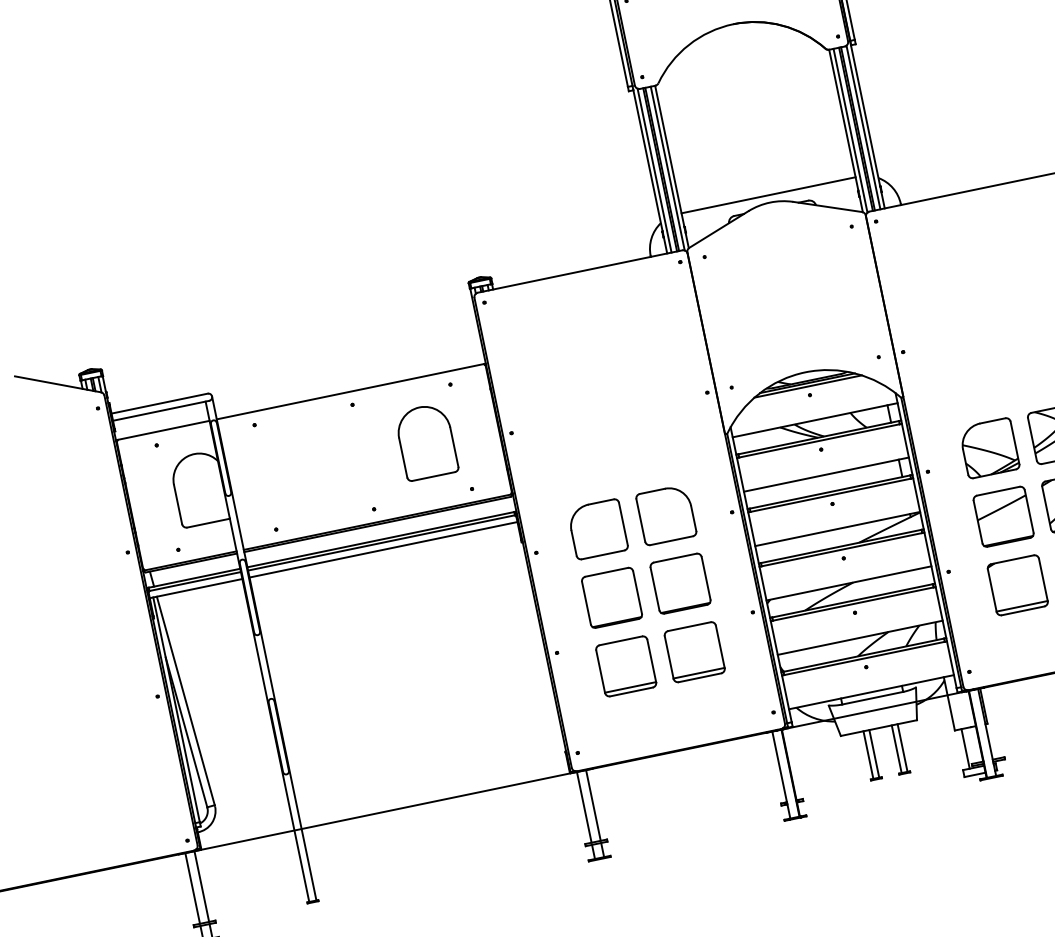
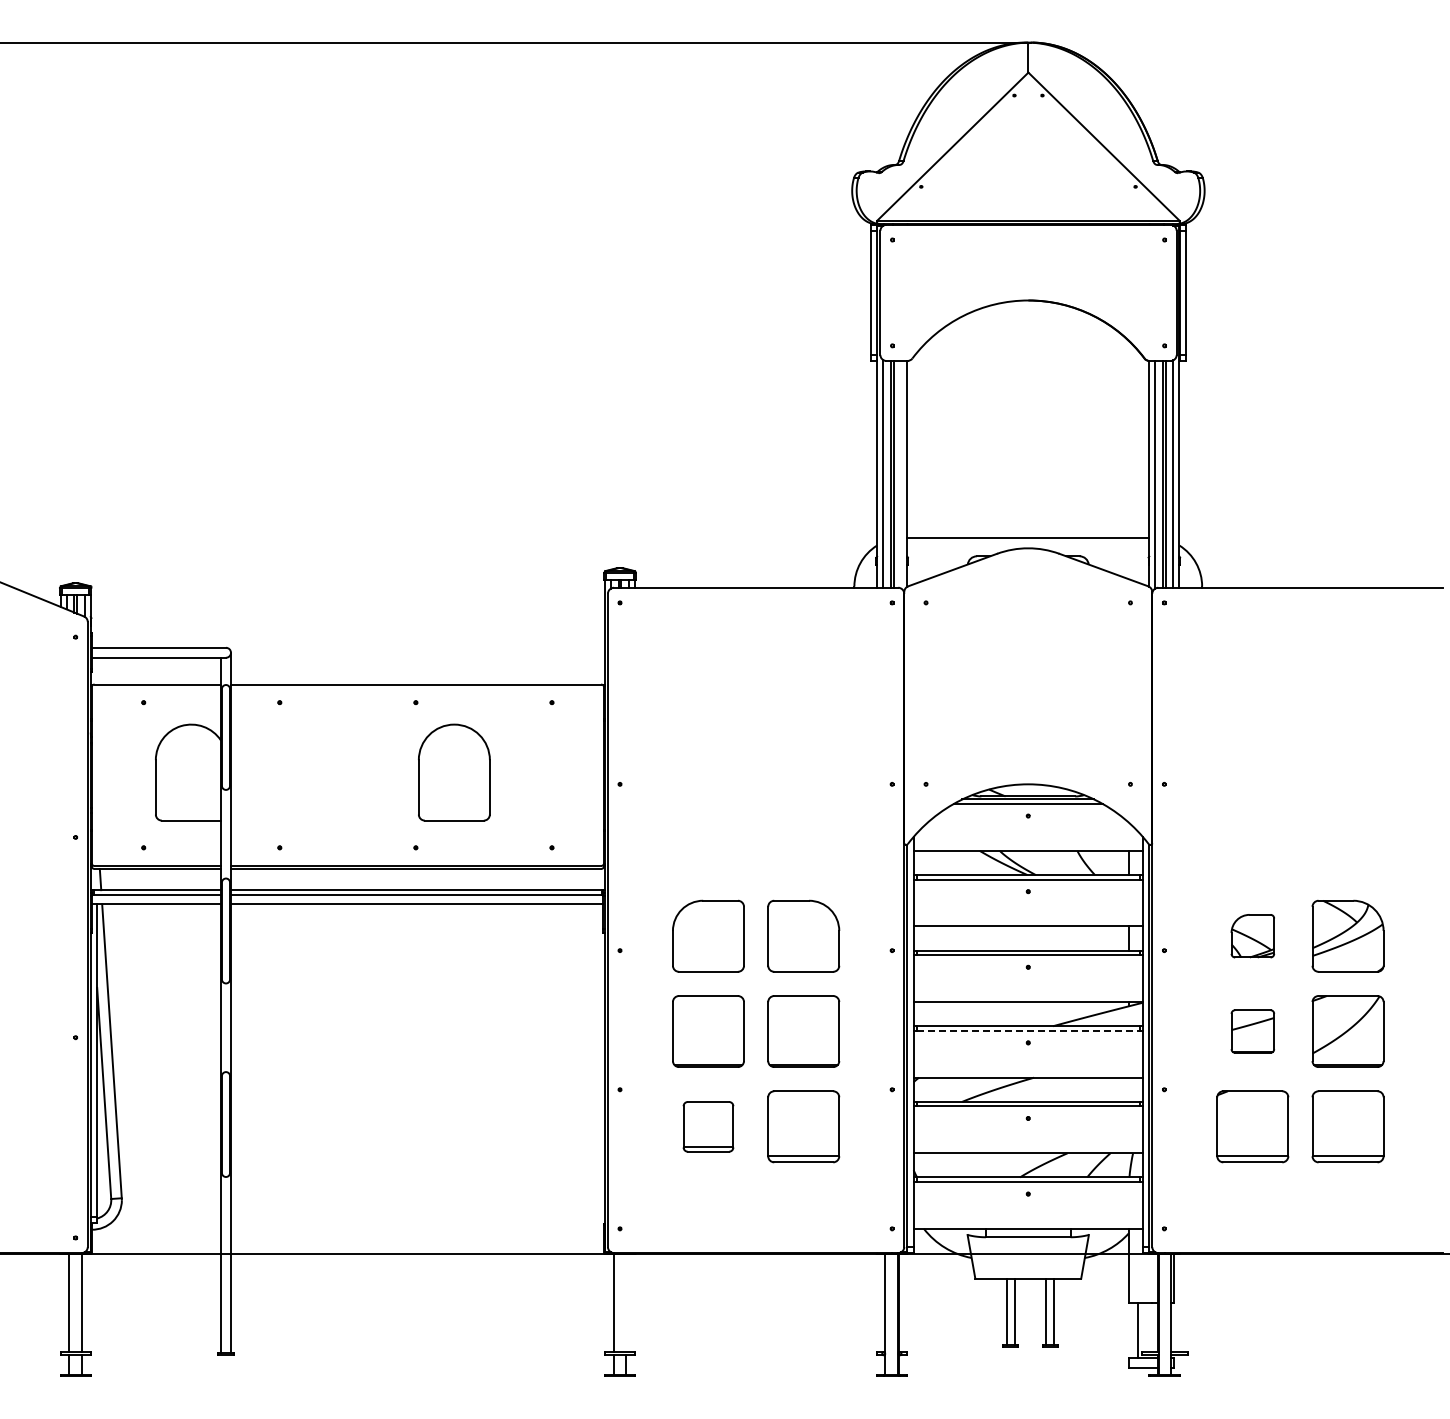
line: (667, 168) -> (901, 474), removed
part: (426, 441) -> (454, 772), moved
part: (989, 447) -> (1252, 935), size x0.6
part: (1003, 516) -> (1252, 1031), size x0.6
line: (842, 549) -> (1028, 1030), solid -> dashed
part: (626, 666) -> (708, 1126), size x0.7
line: (593, 805) -> (626, 1302), removed

